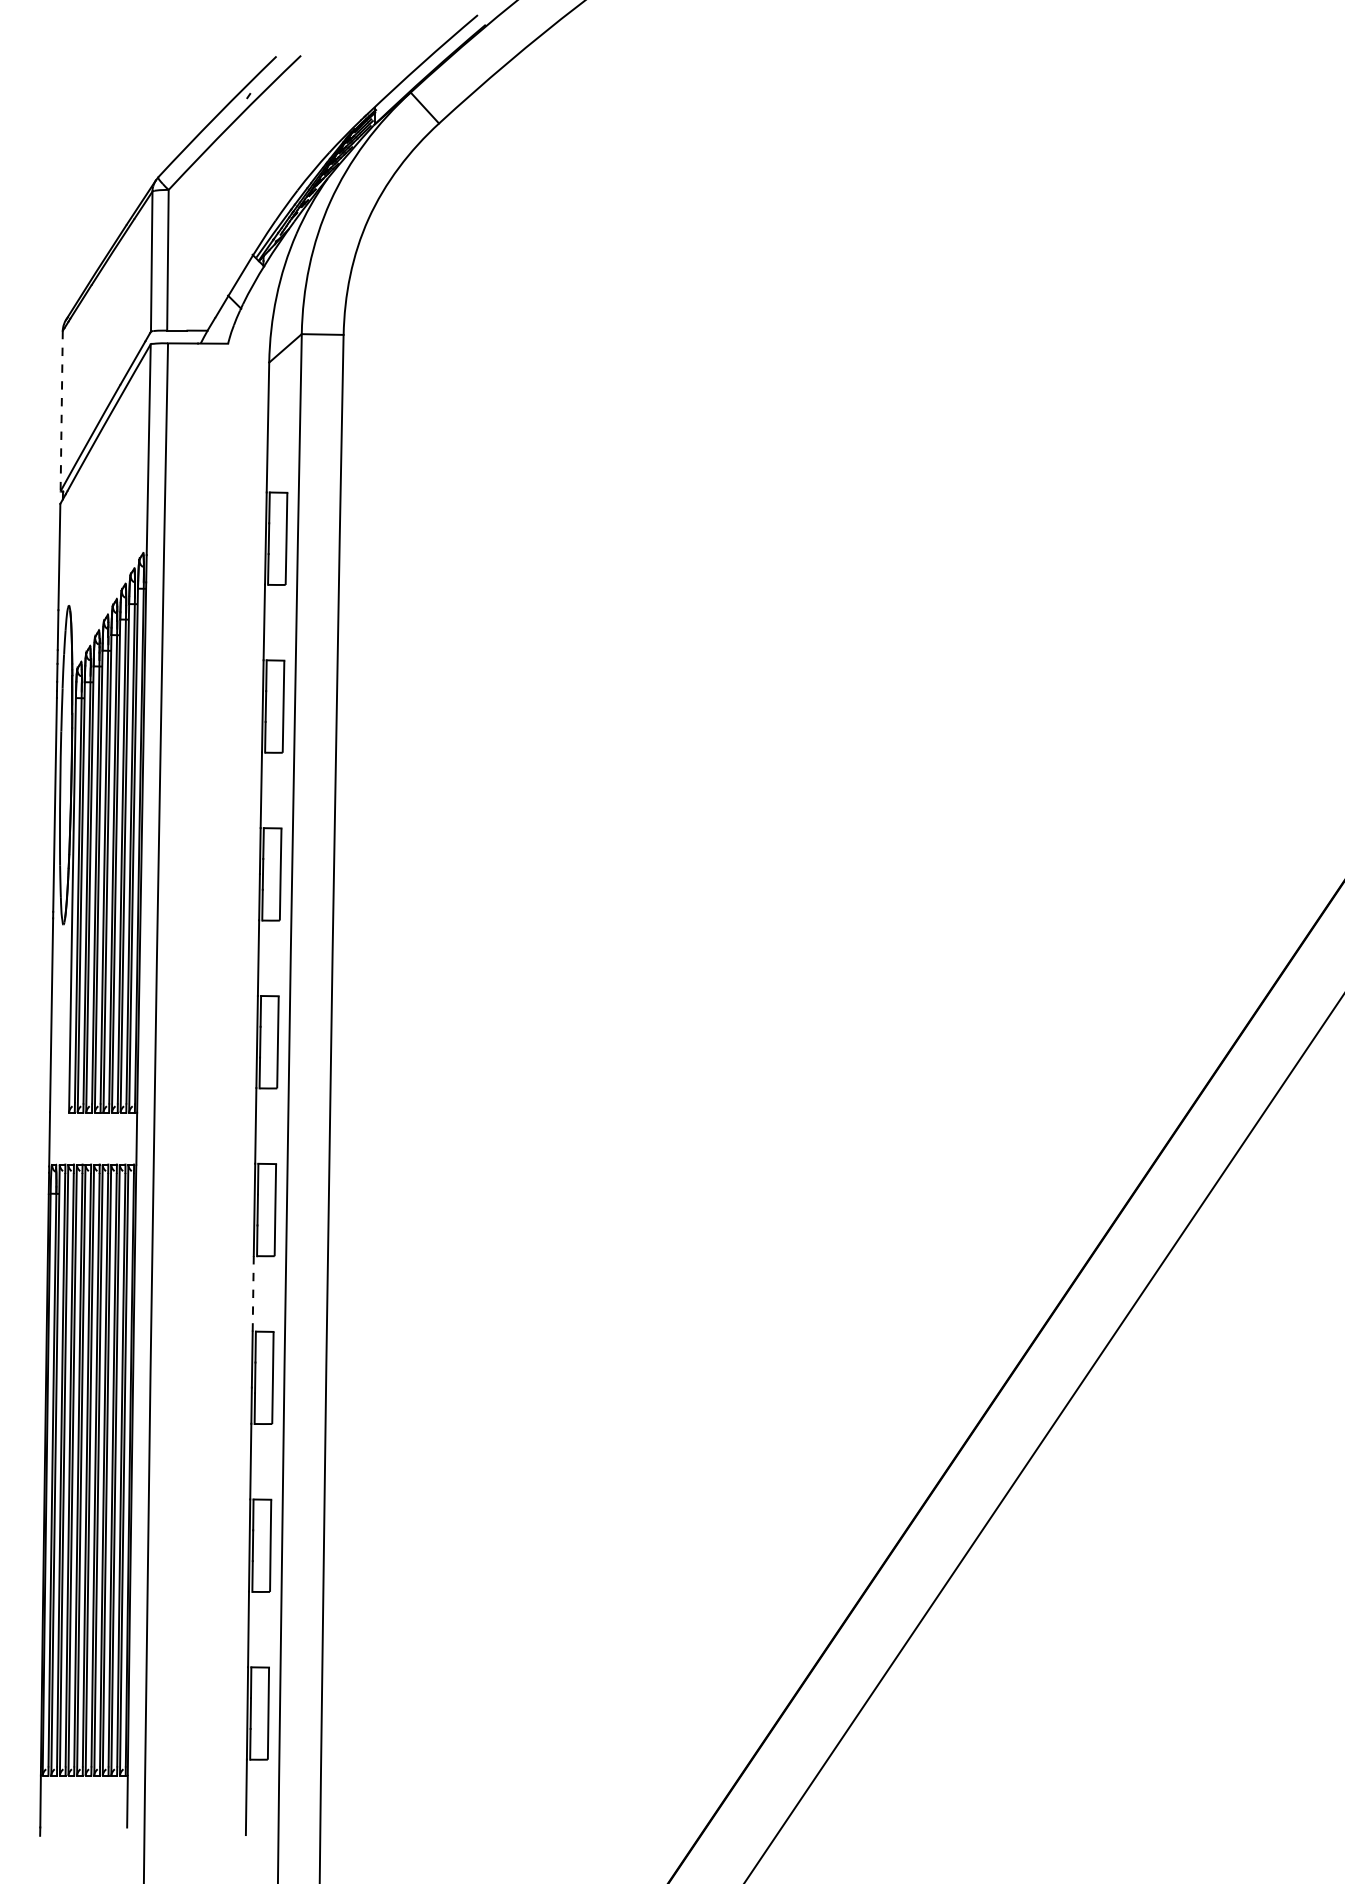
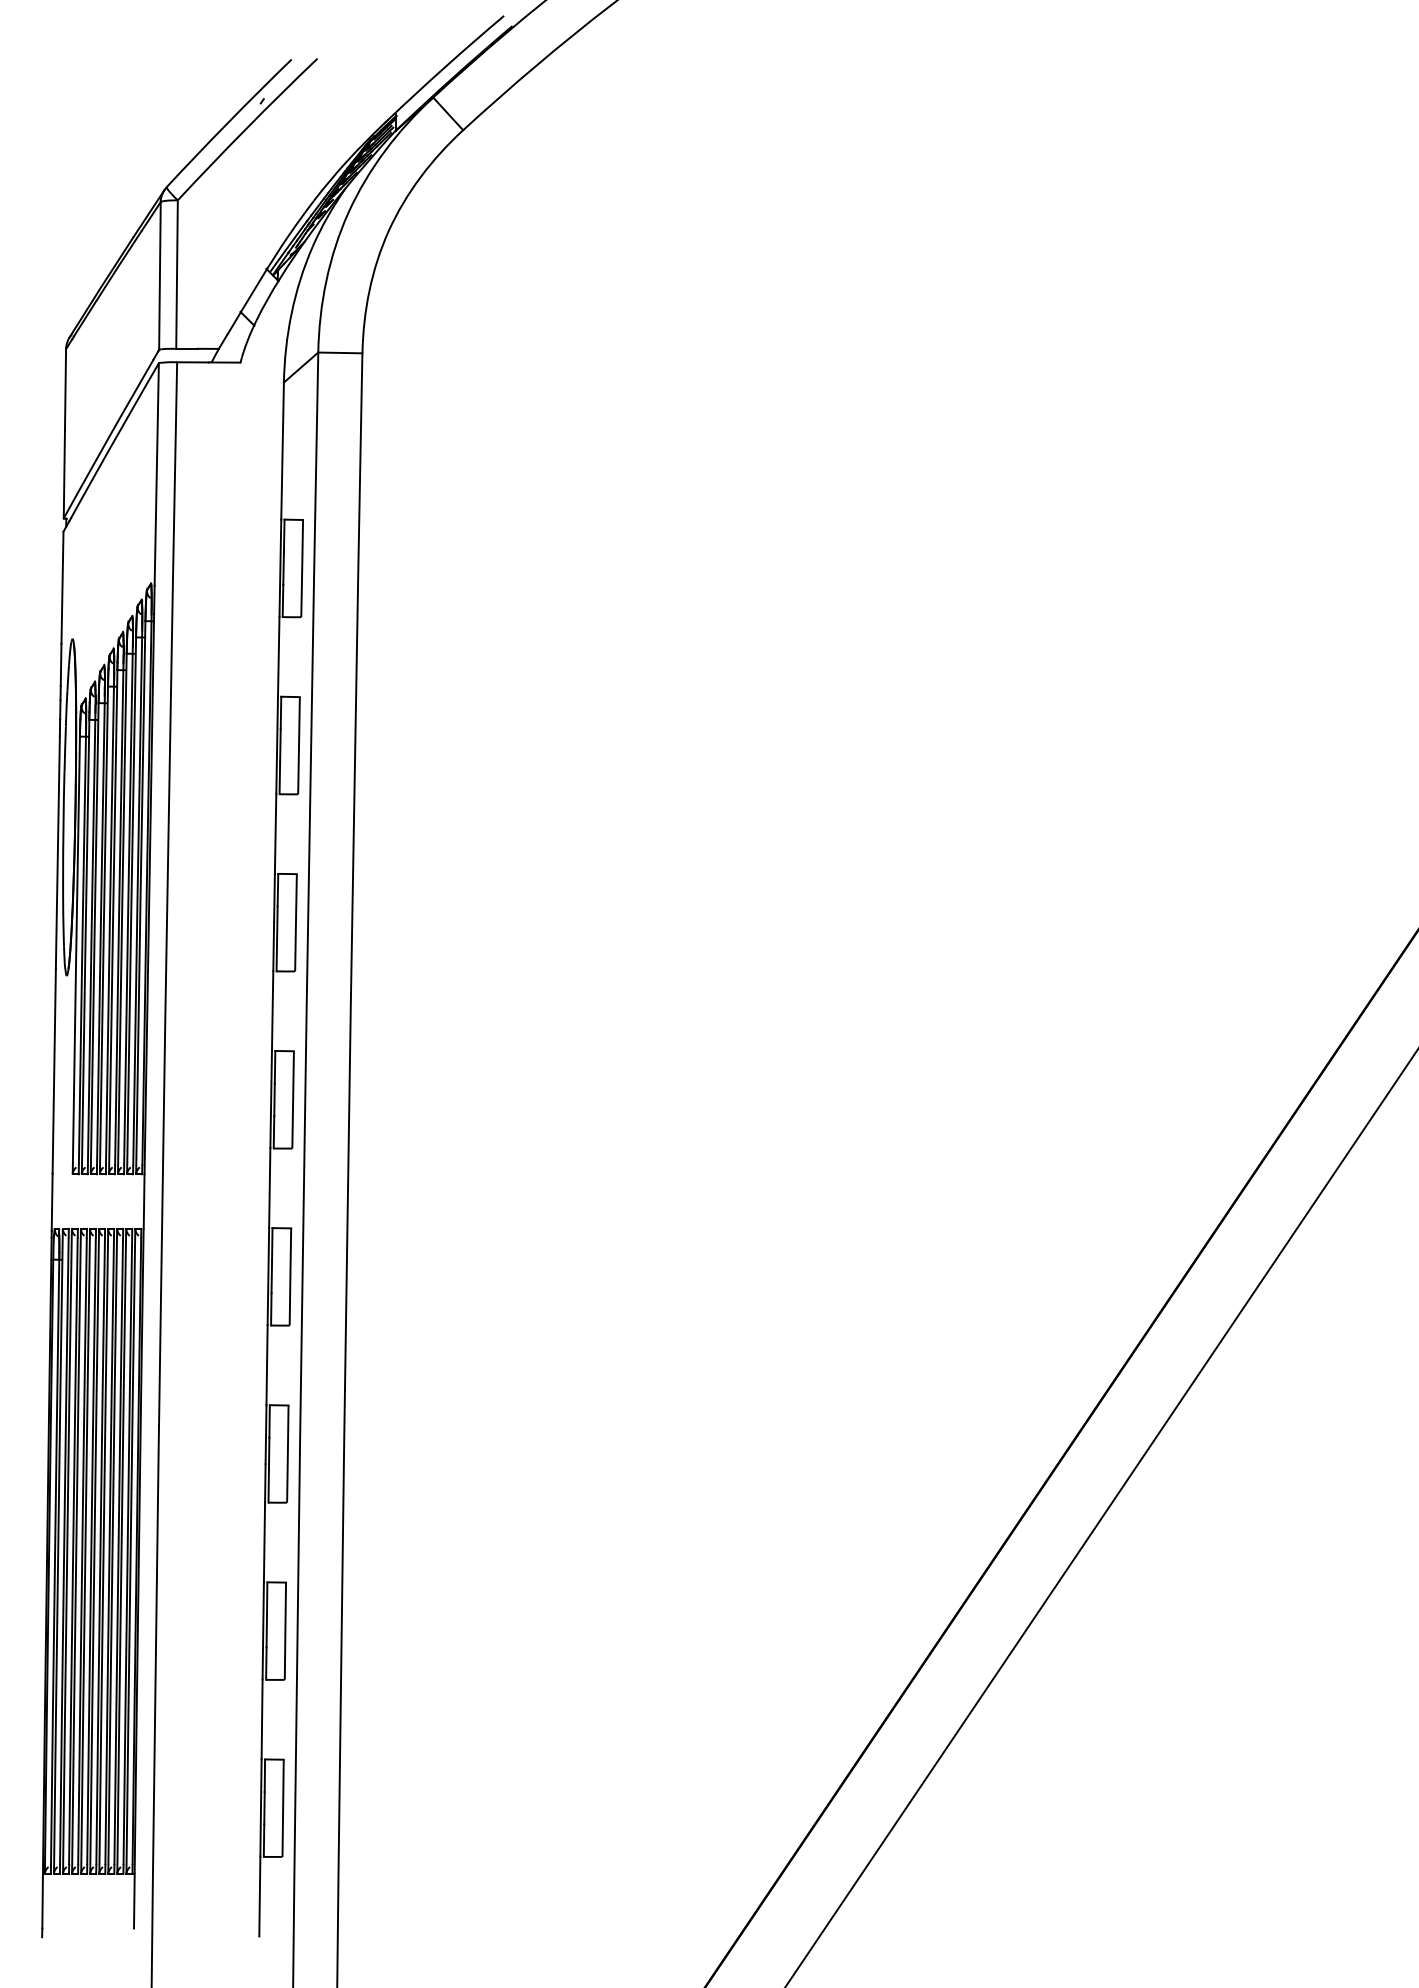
line: (61, 411) -> (64, 434), dashed -> solid
line: (253, 1293) -> (267, 1364), dashed -> solid

